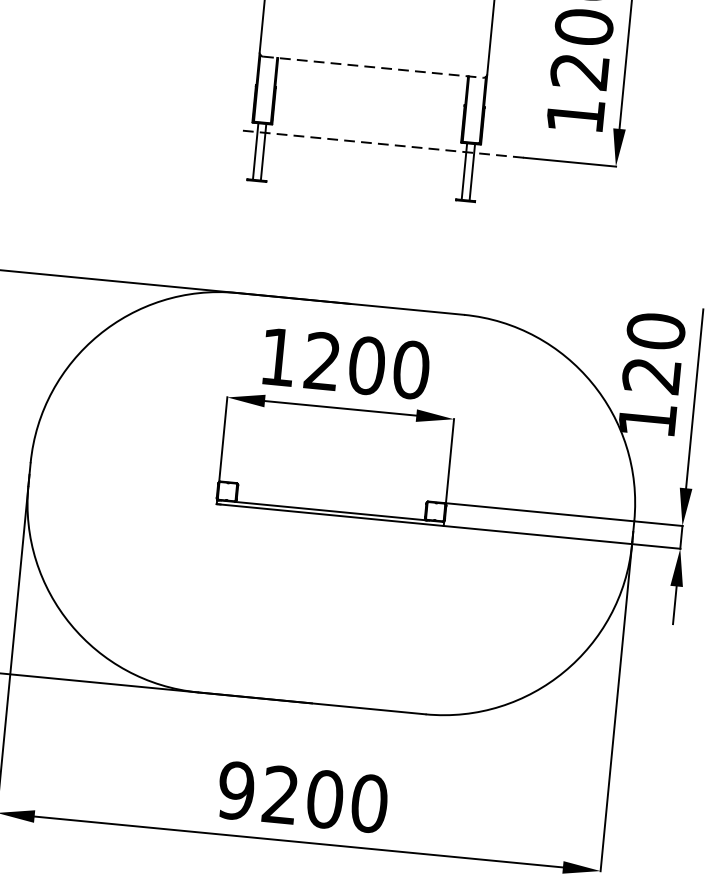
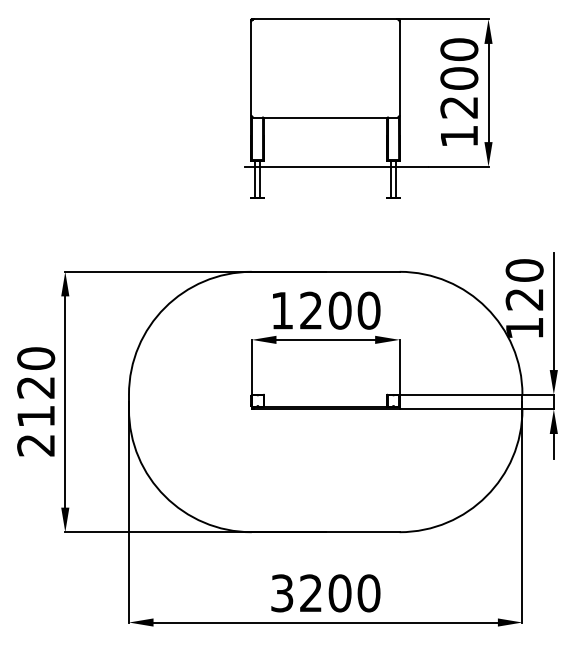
line: (373, 67) -> (325, 117), dashed -> solid
line: (382, 143) -> (336, 166), dashed -> solid
text: (235, 790) -> (281, 593), 9200 -> 3200

